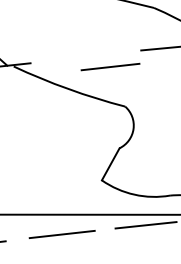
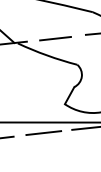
line: (110, 66) -> (55, 38), moved

